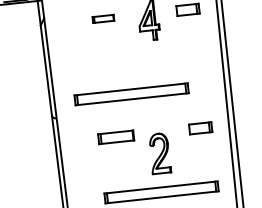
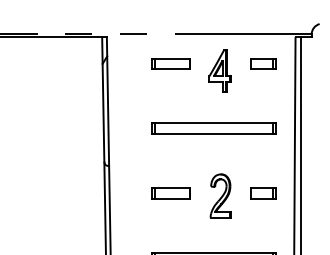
part: (102, 18) -> (170, 63), size x1.67
part: (131, 94) -> (213, 128), moved
part: (159, 153) -> (220, 195), moved

